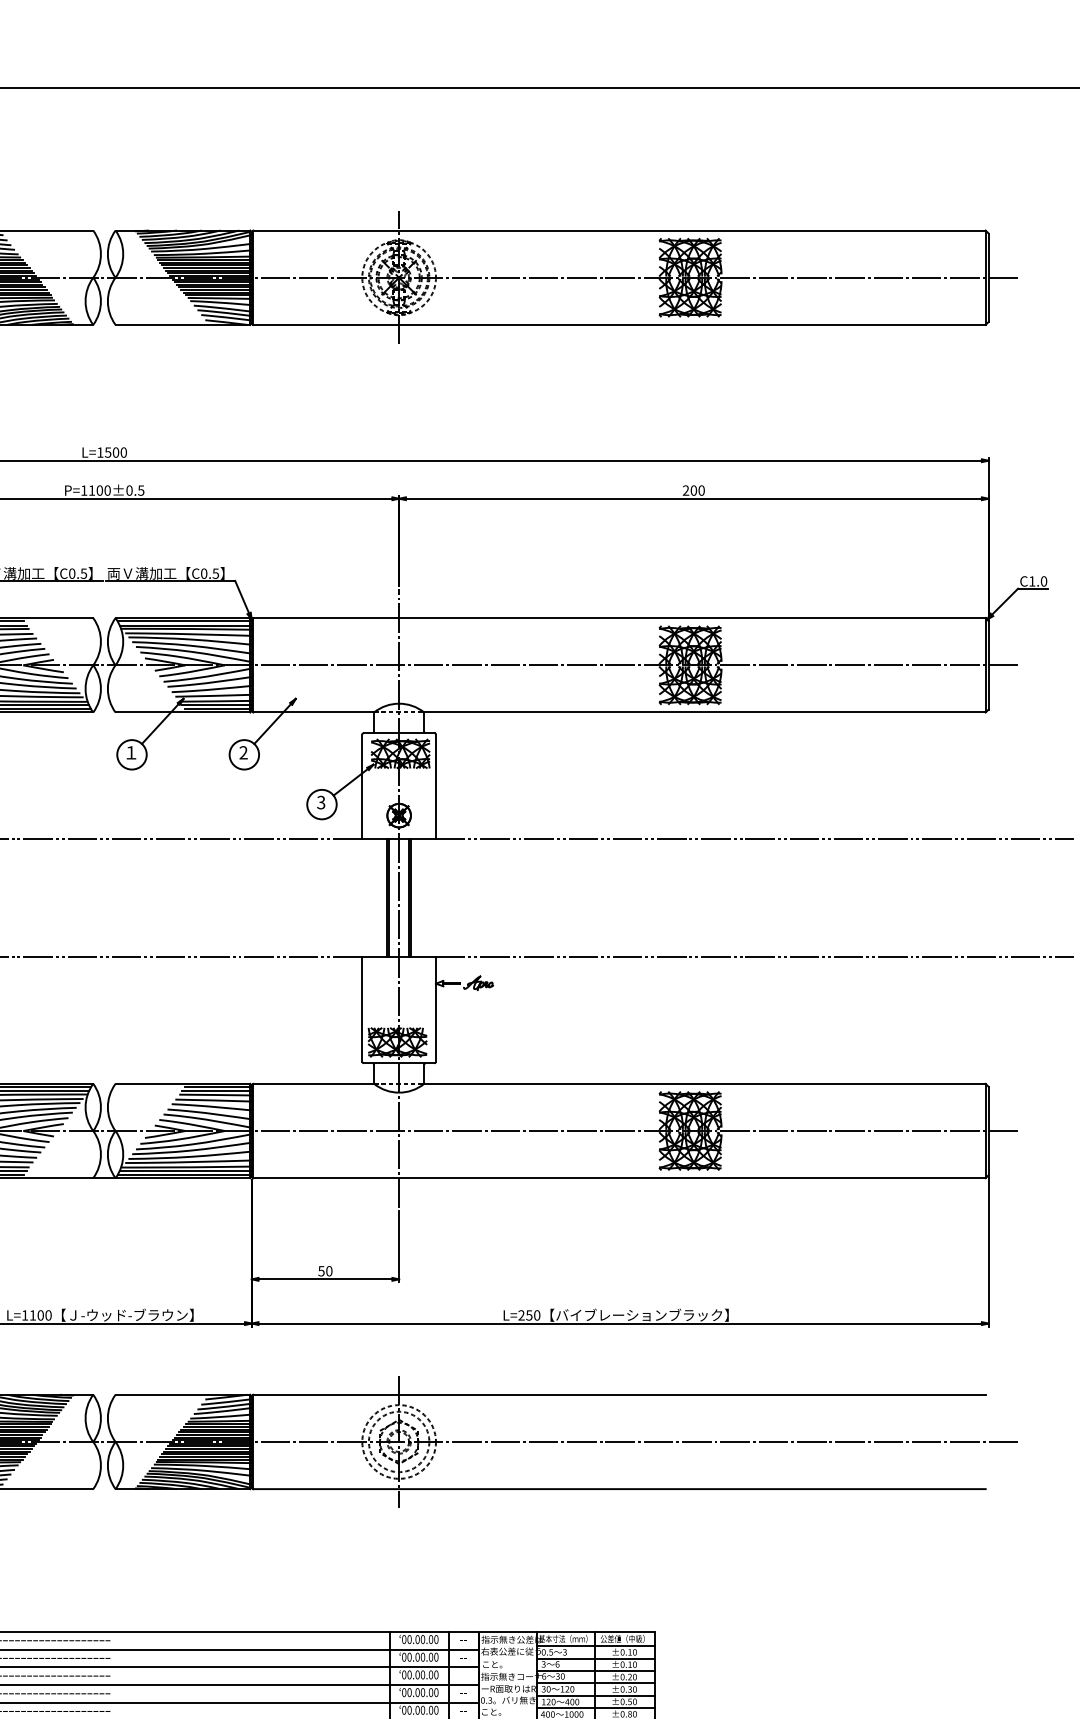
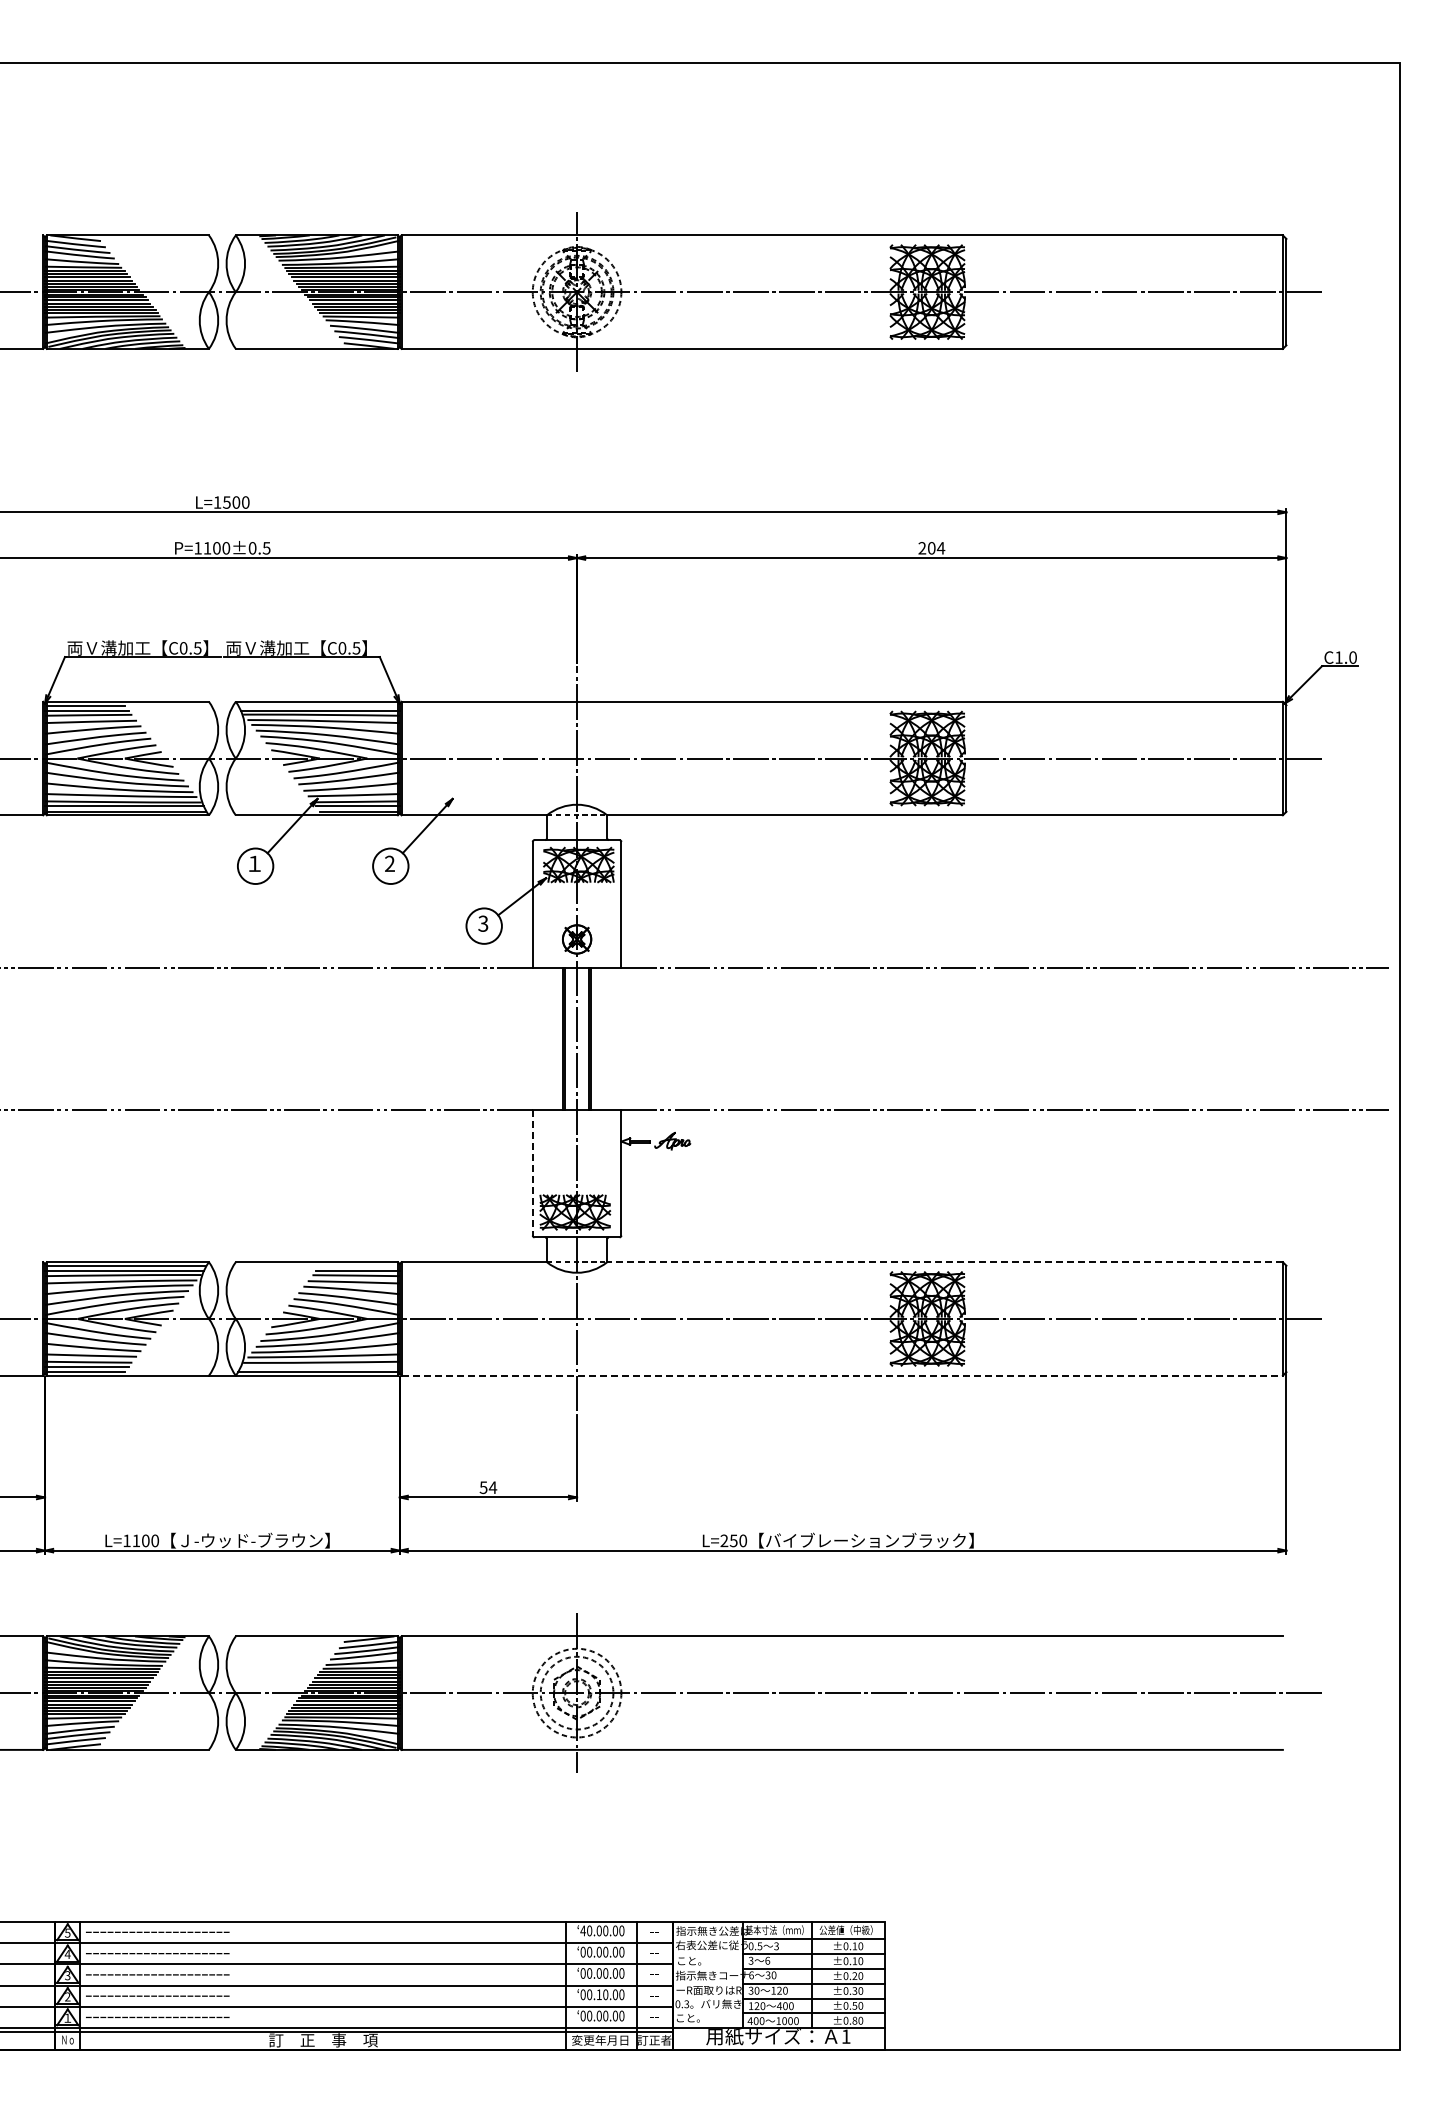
text: (701, 490) -> (940, 548), 200 -> 204
line: (184, 621) -> (318, 705), removed
line: (362, 1009) -> (532, 1172), solid -> dashed
line: (705, 1084) -> (945, 1262), solid -> dashed
line: (217, 1086) -> (358, 1265), removed
line: (185, 1170) -> (319, 1366), removed
line: (619, 1178) -> (842, 1375), solid -> dashed
text: (328, 1271) -> (492, 1487), 50 -> 54
text: (403, 1639) -> (582, 1930), 00.00.00 -> 40.00.00
text: (416, 1692) -> (598, 1994), 00.00.00 -> 00.10.00

